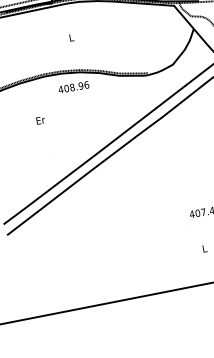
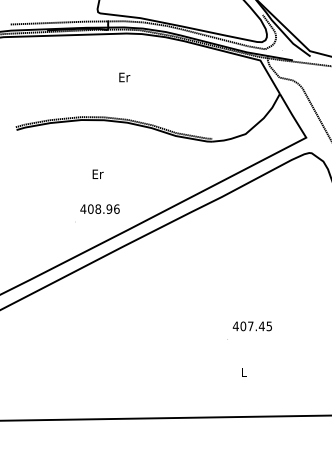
text: (71, 37) -> (124, 77), L -> Er
text: (73, 86) -> (99, 208), moved
text: (40, 119) -> (97, 173), moved

